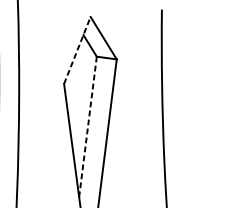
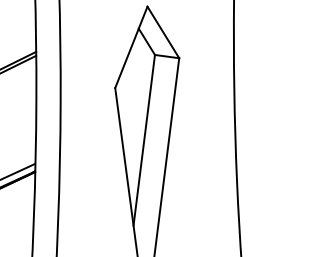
line: (77, 50) -> (131, 47), dashed -> solid
line: (88, 127) -> (144, 140), dashed -> solid

